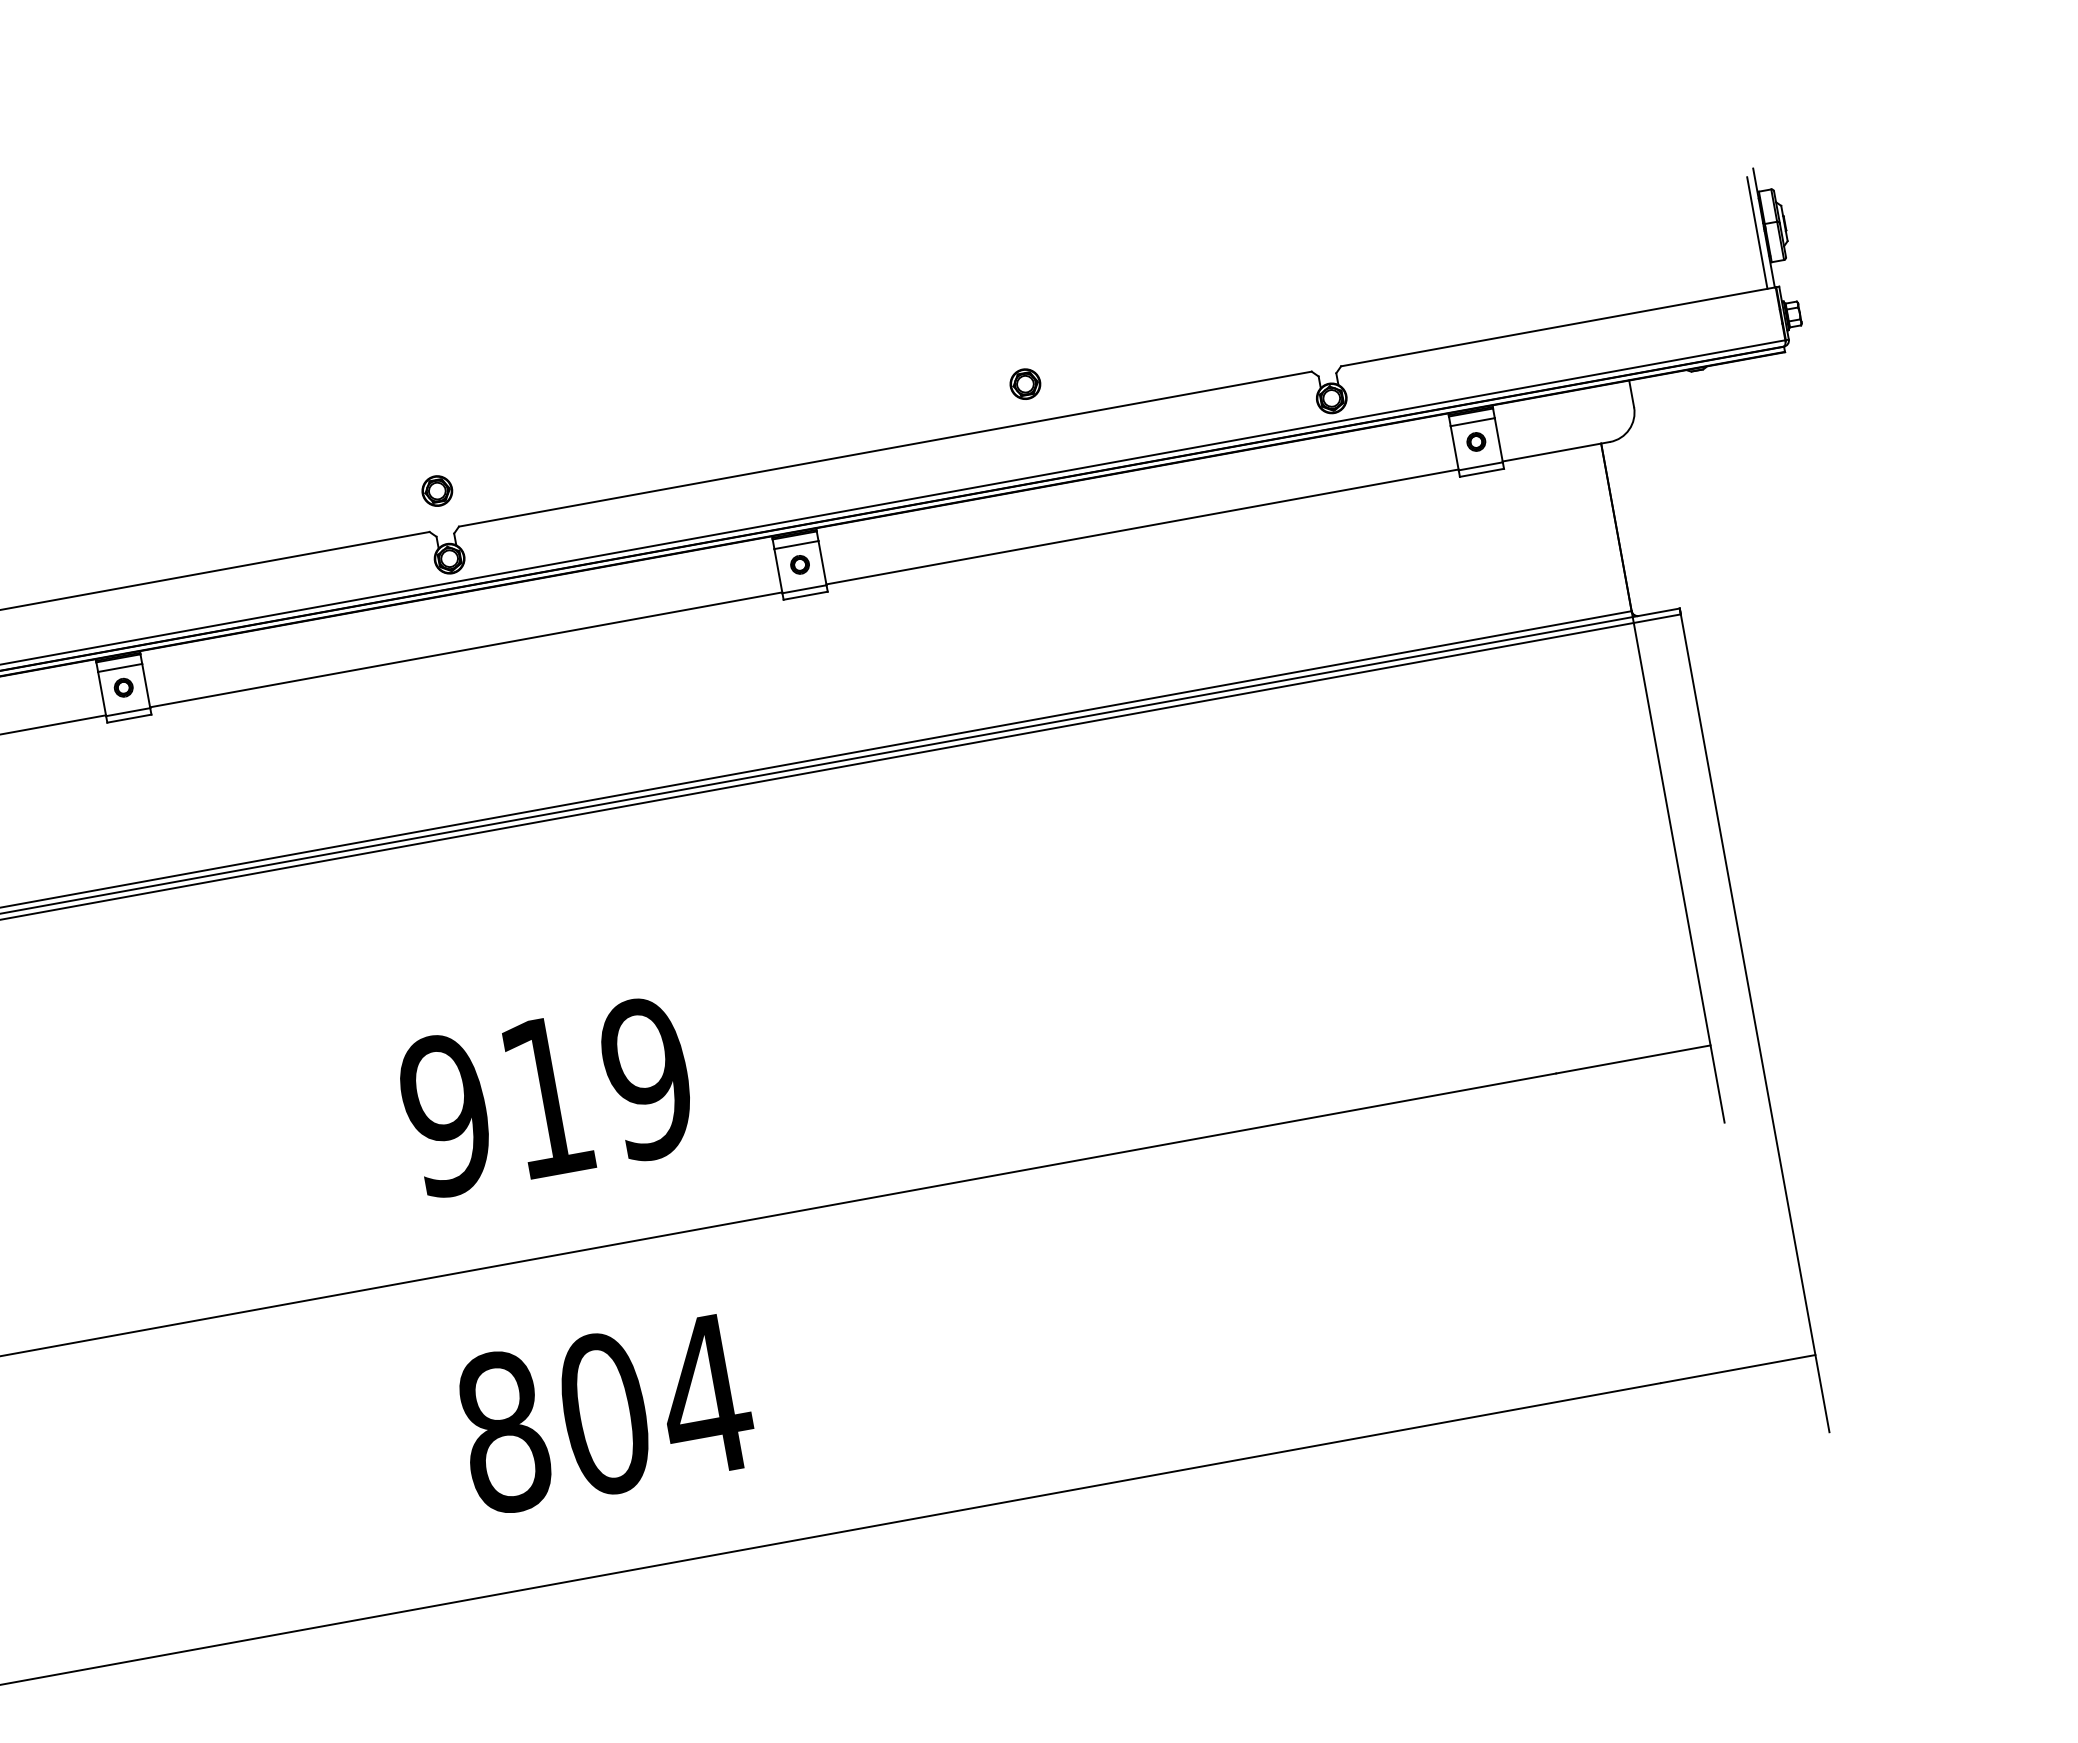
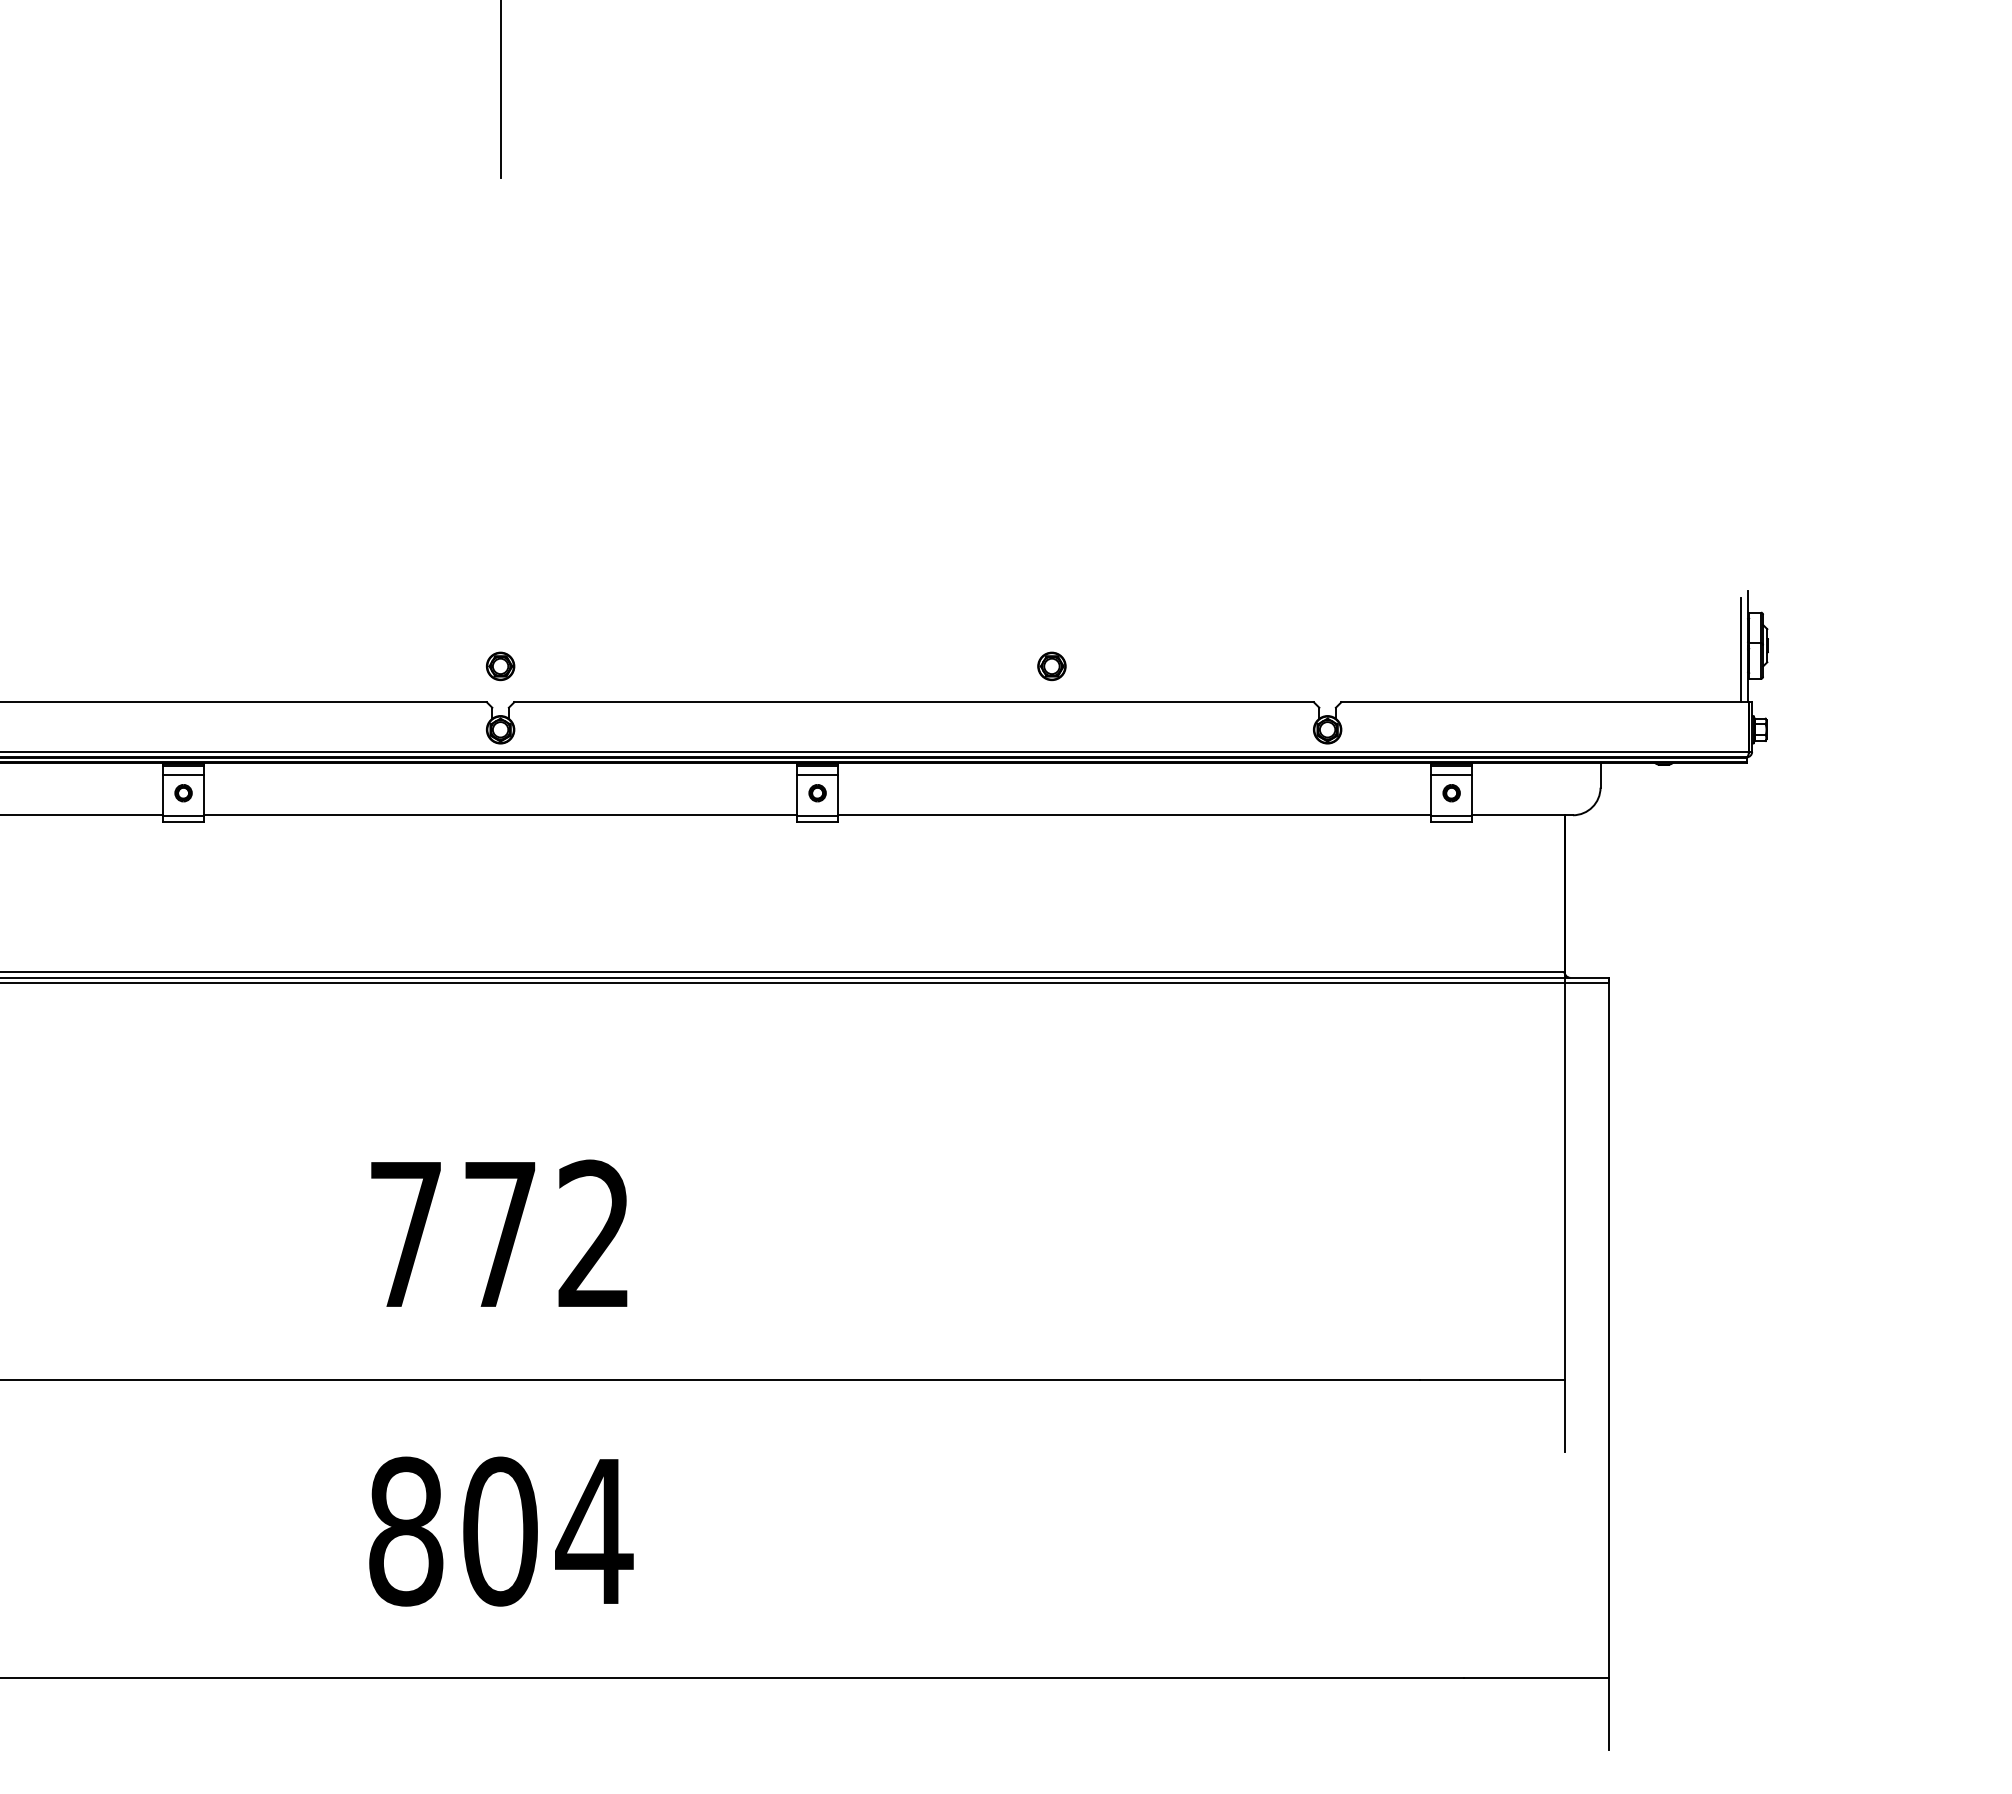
text: (546, 1097) -> (499, 1234), 919 -> 772

